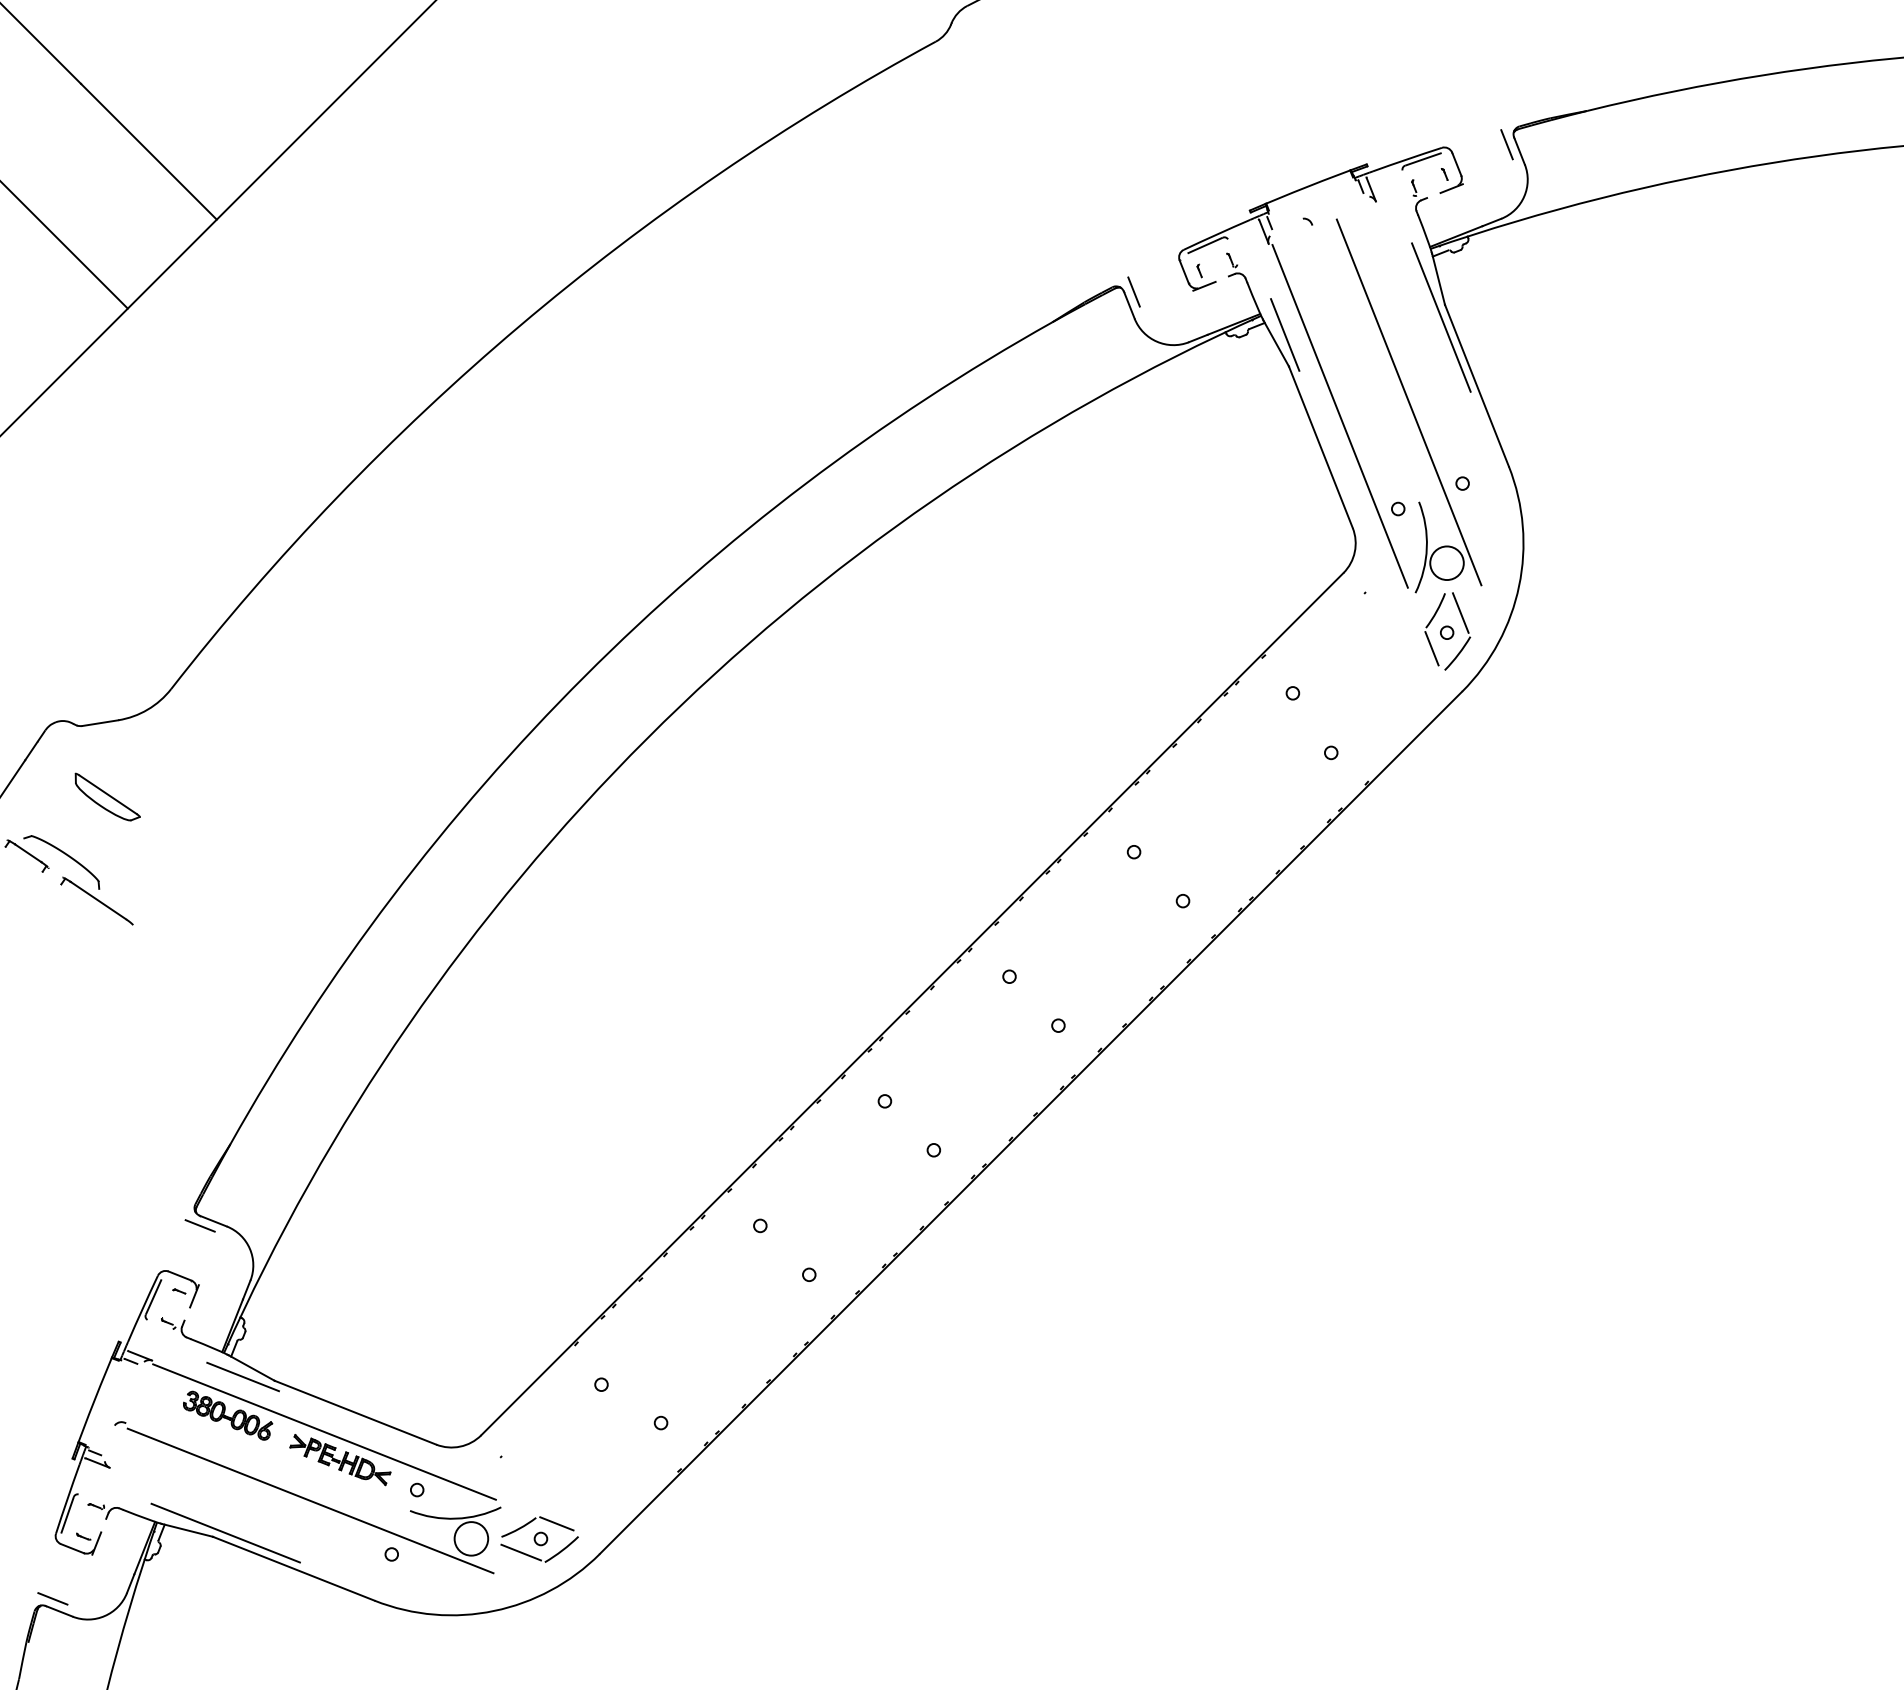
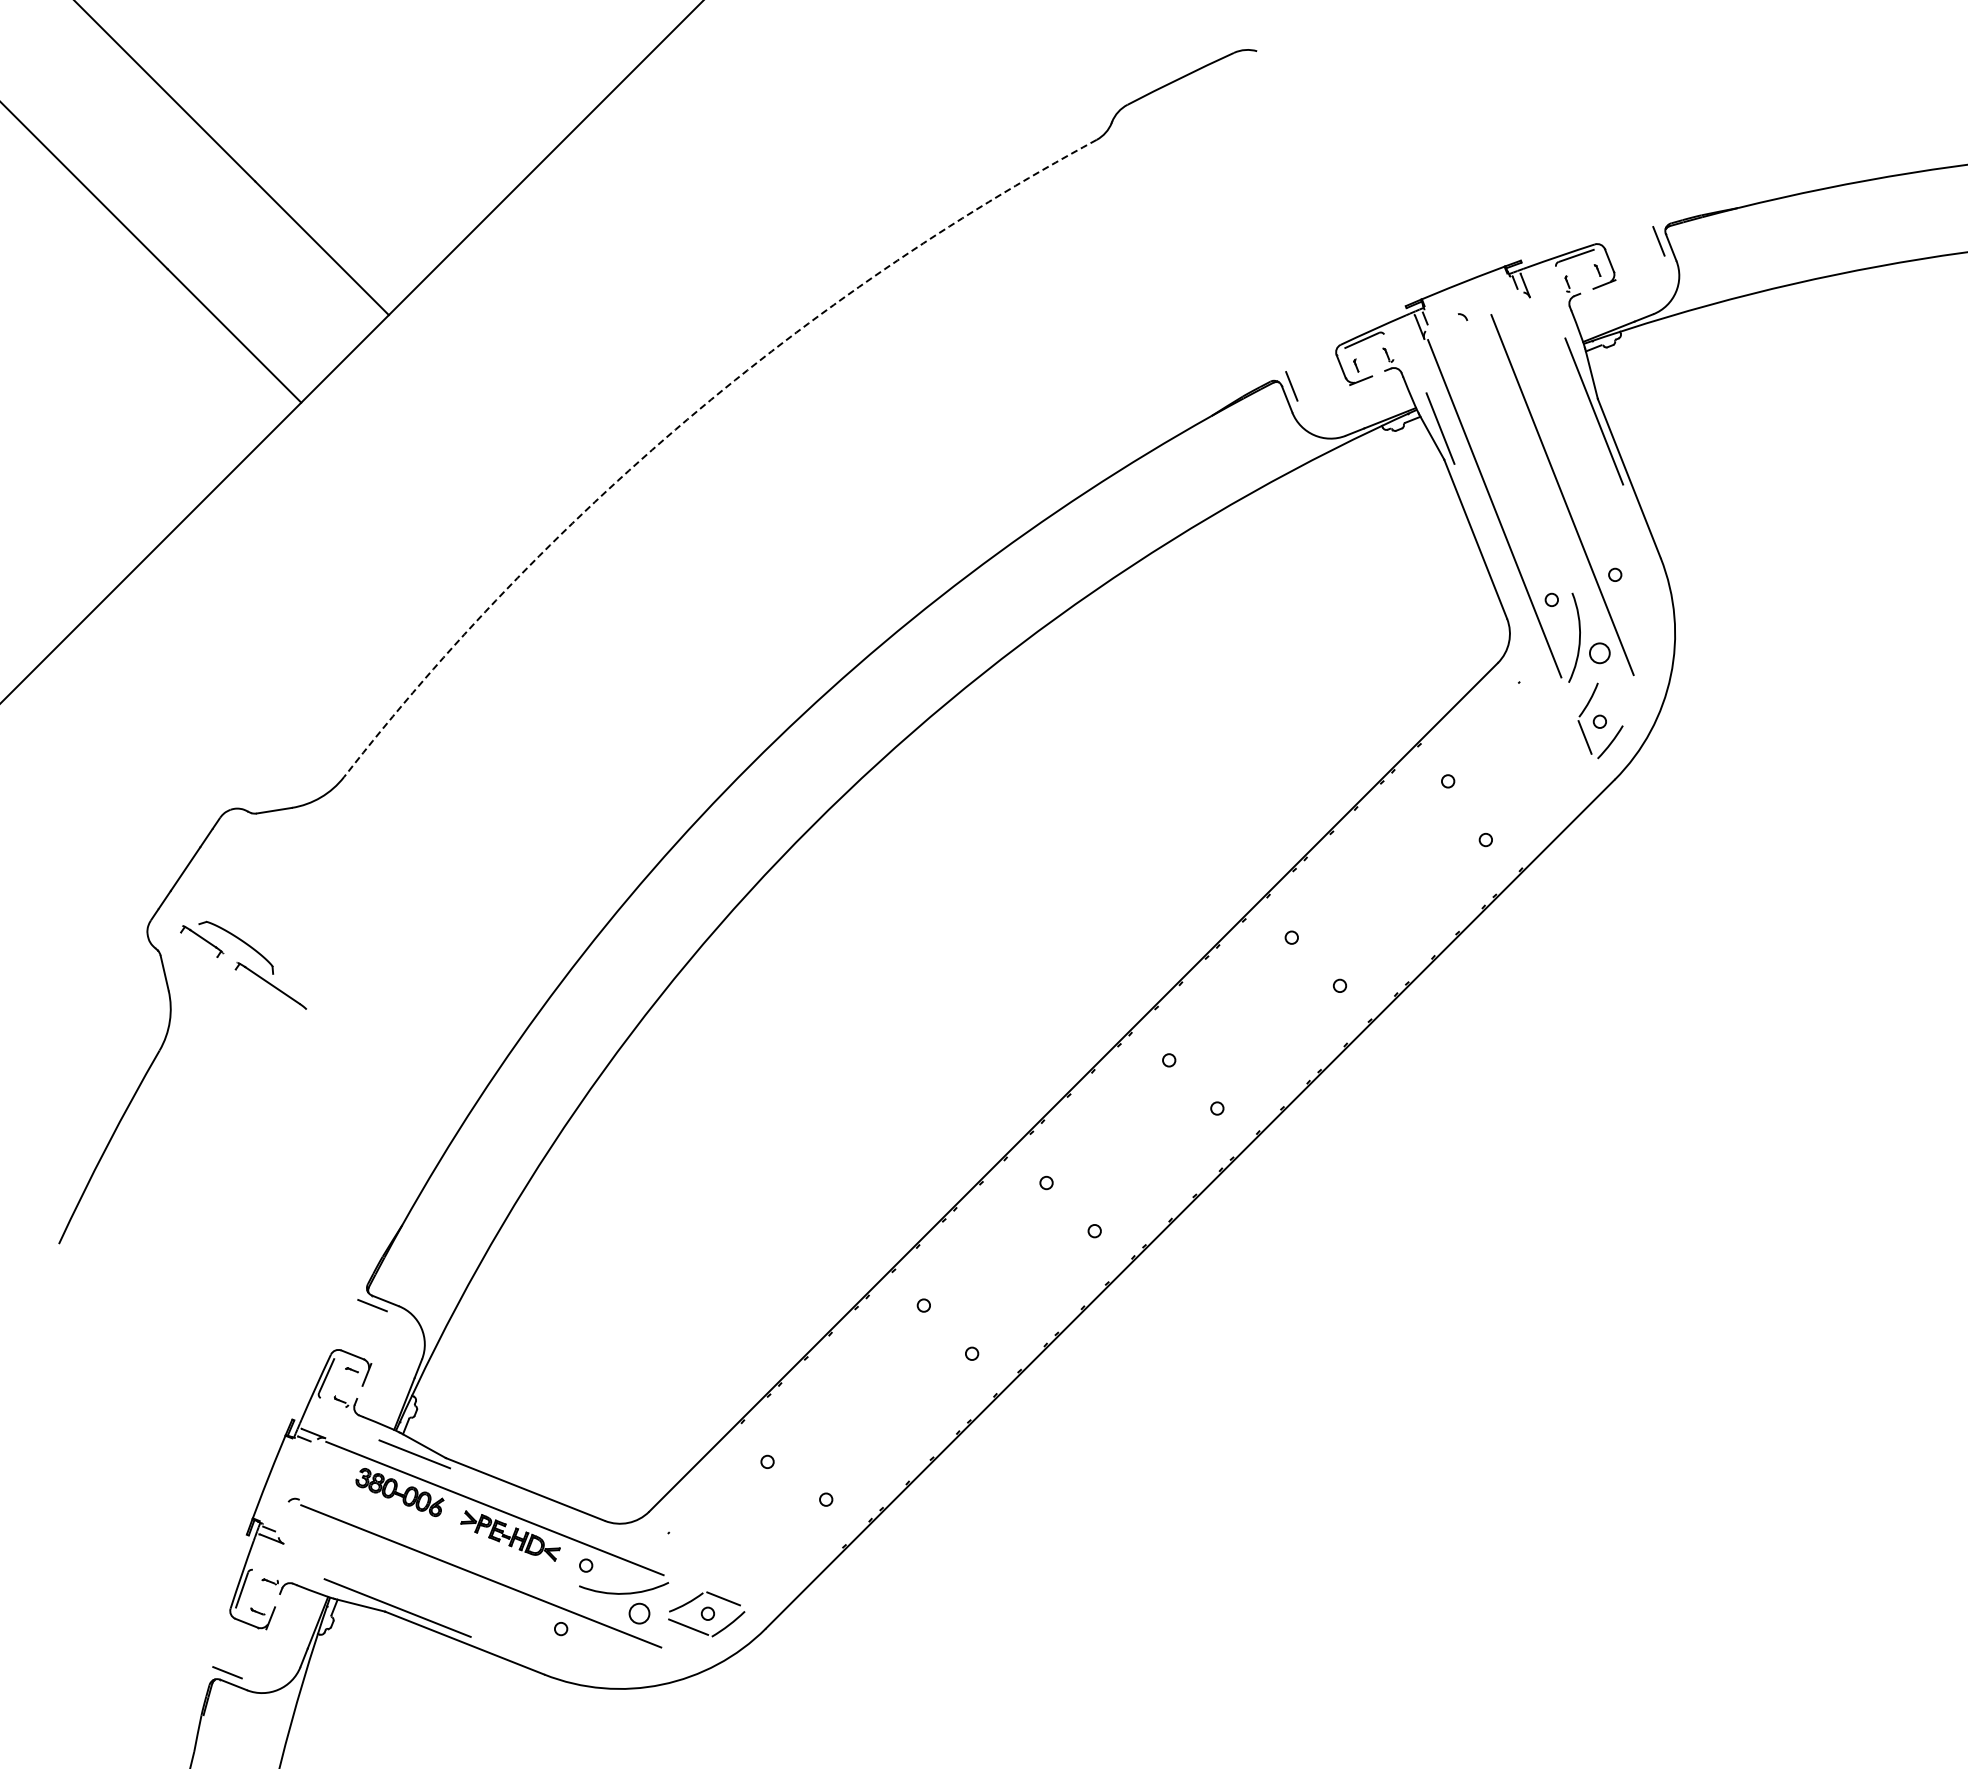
arc: (520, 325) -> (687, 419), solid -> dashed
circle: (1446, 562) -> (1599, 652), size x0.6
line: (1460, 612) -> (1613, 701), removed
part: (107, 797) -> (281, 883), removed
circle: (471, 1538) -> (639, 1613), size x0.6

